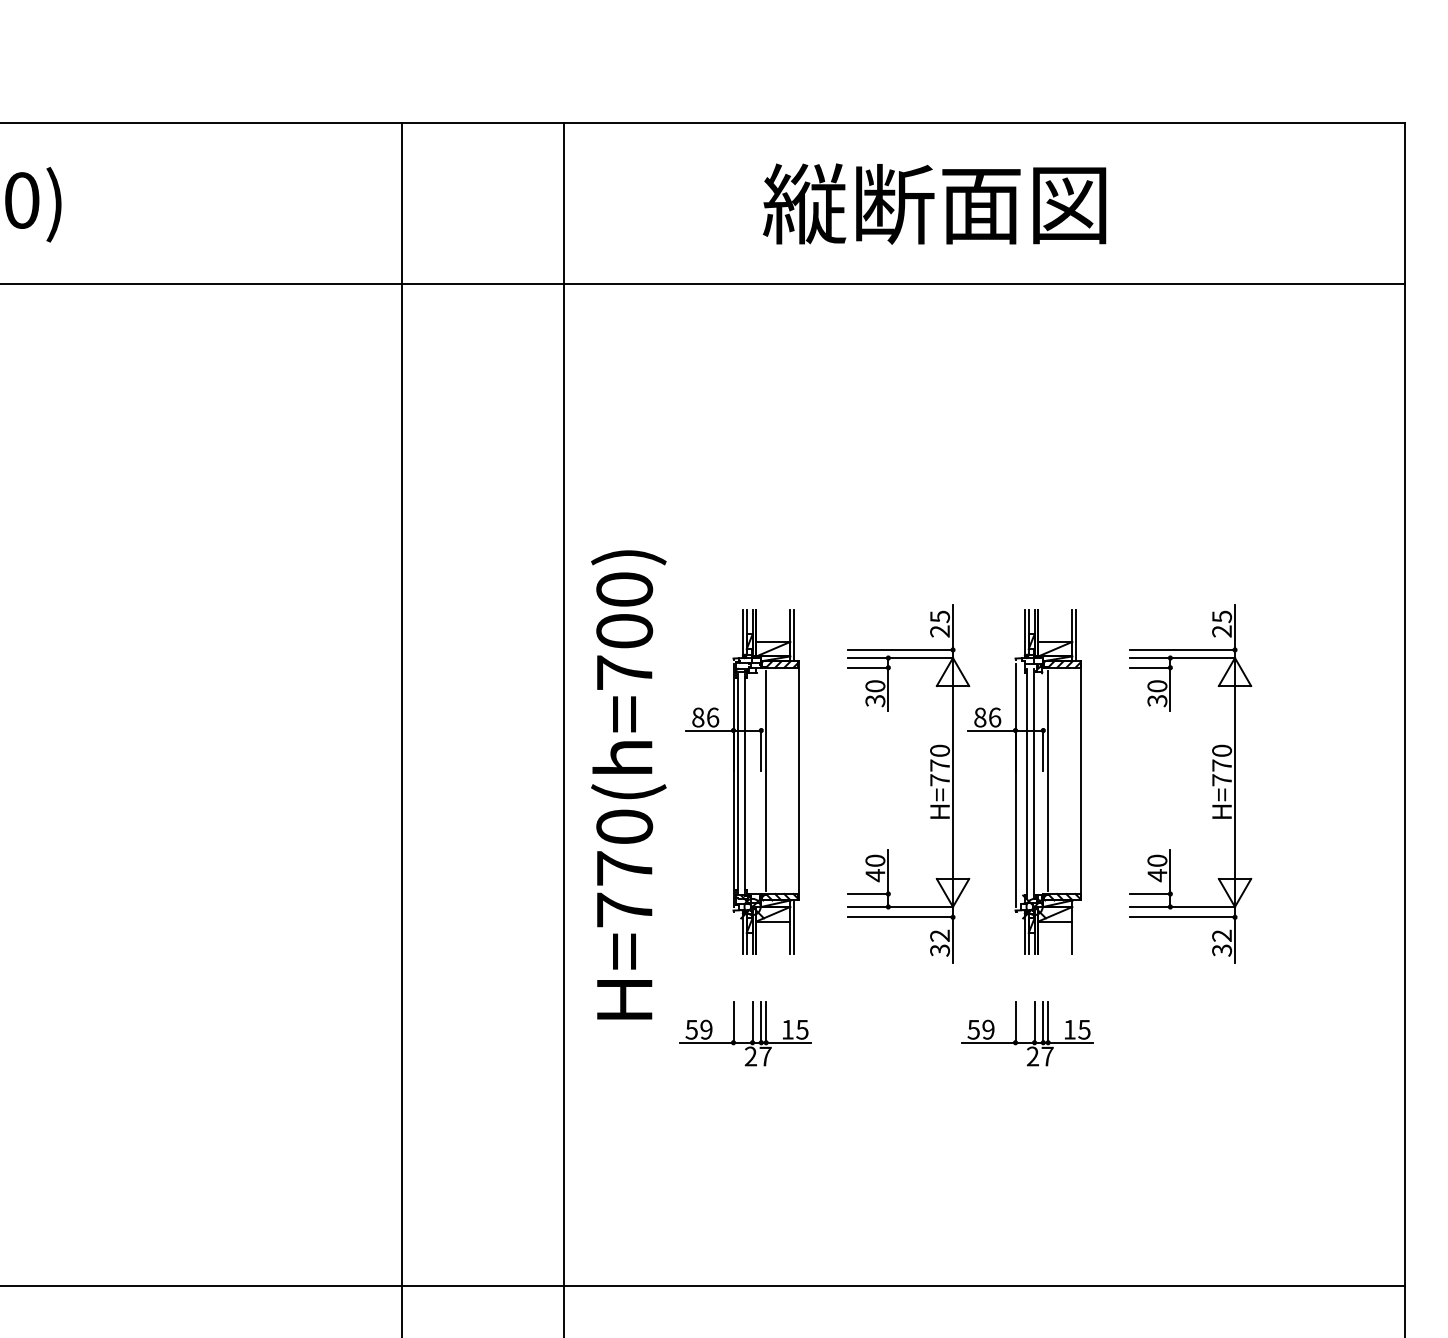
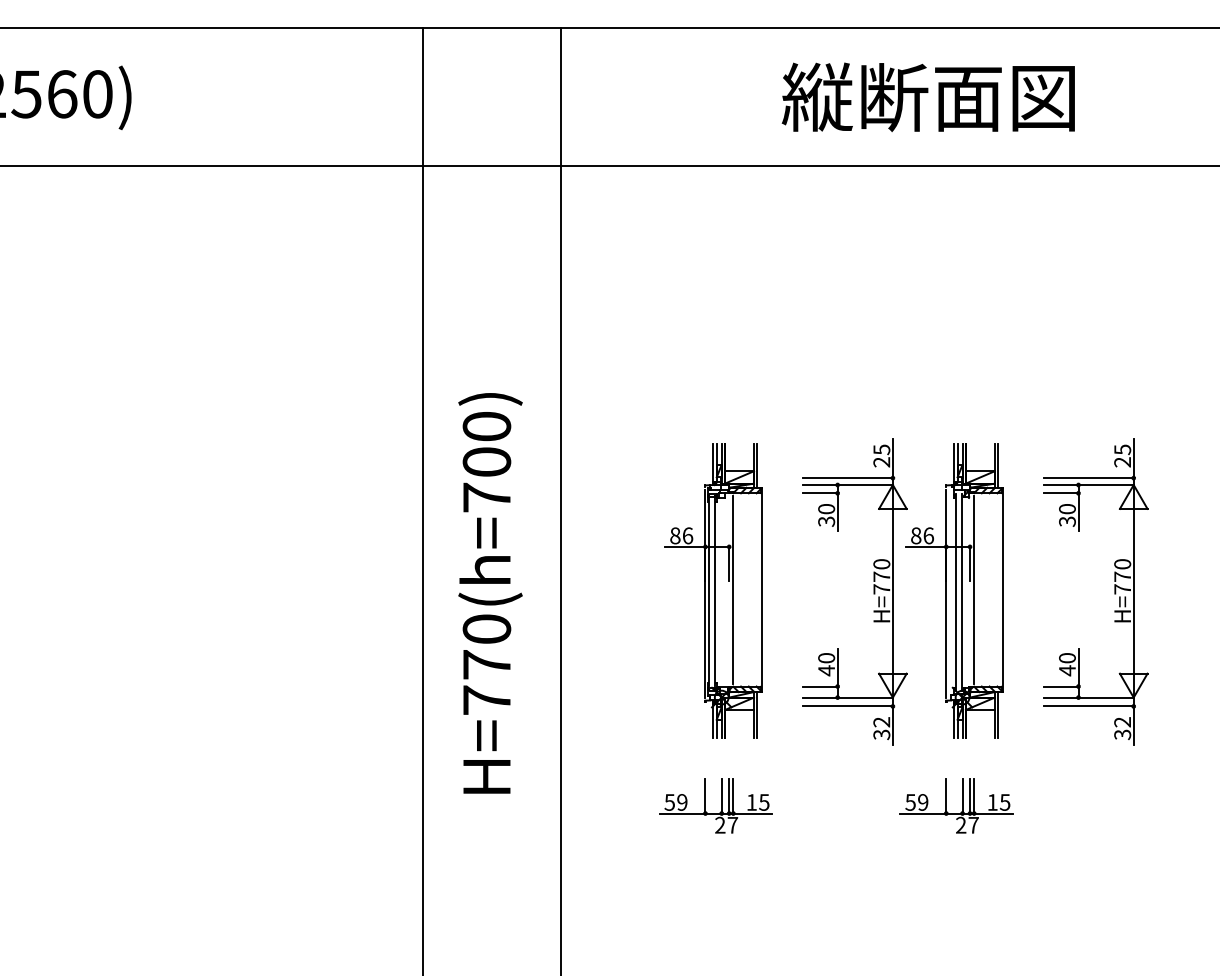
text: (934, 203) -> (928, 96), moved
text: (628, 784) -> (490, 593), moved
line: (1076, 926) -> (998, 714), added

